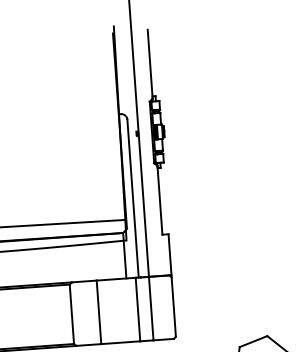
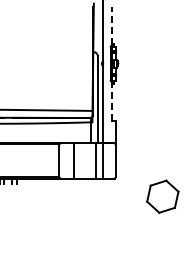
line: (150, 63) -> (112, 25), solid -> dashed
line: (160, 200) -> (112, 101), solid -> dashed

